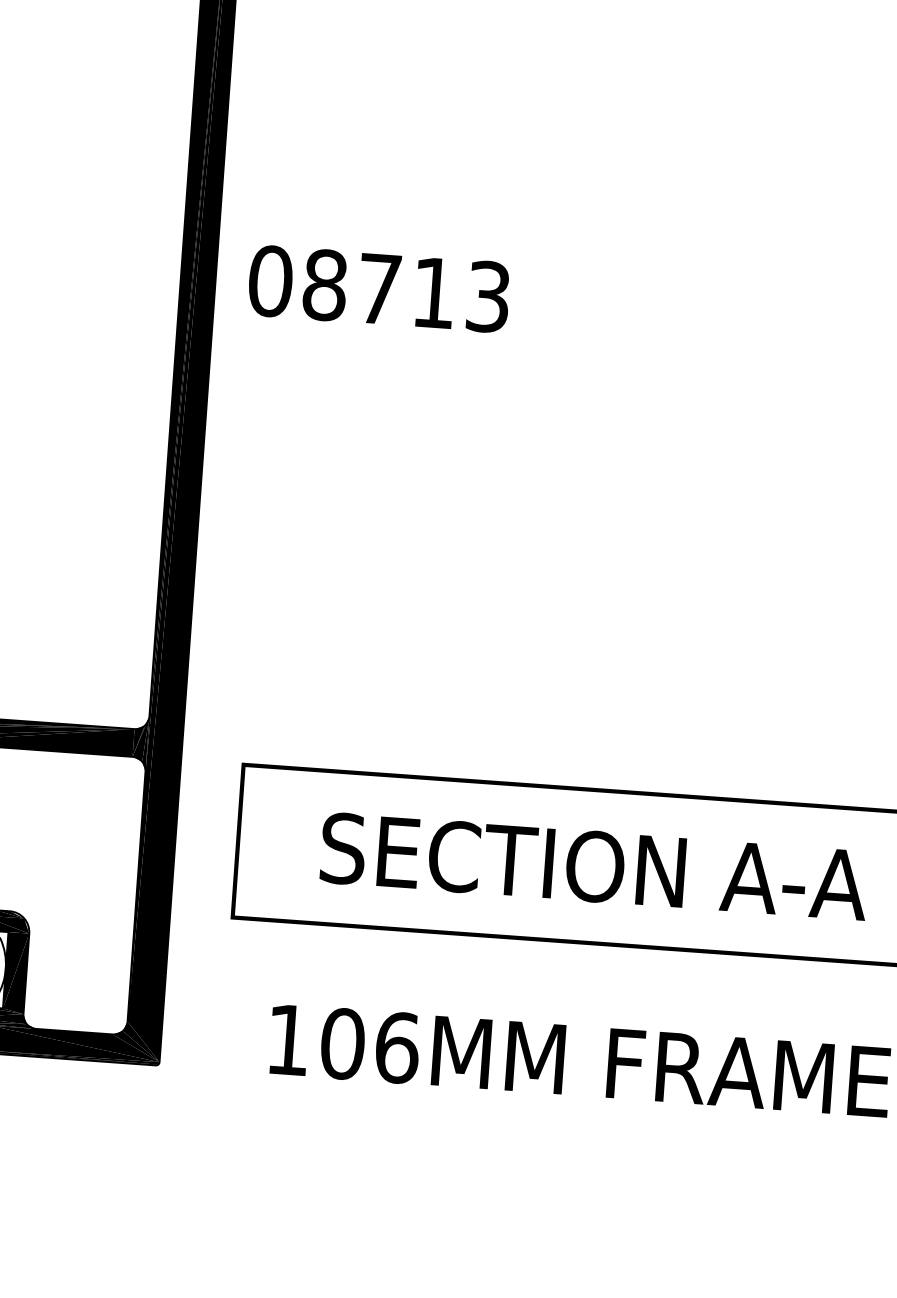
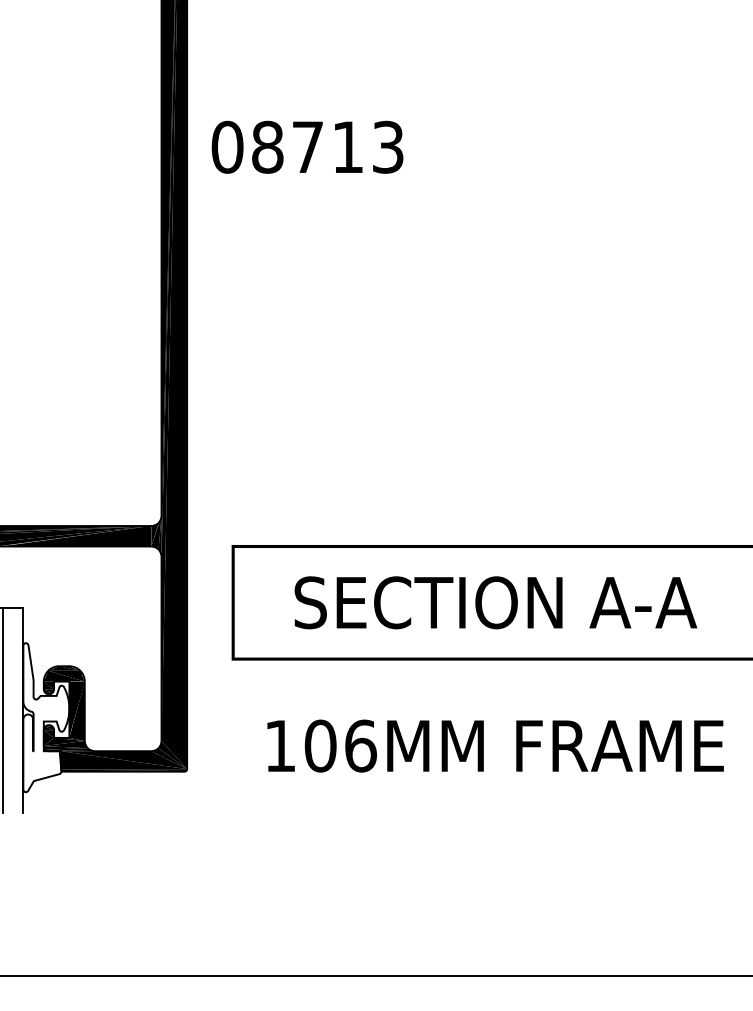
text: (379, 287) -> (307, 146), moved

